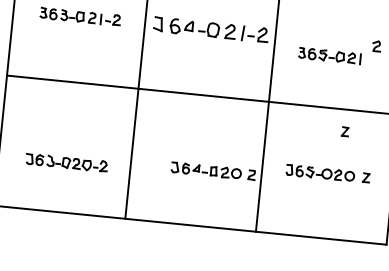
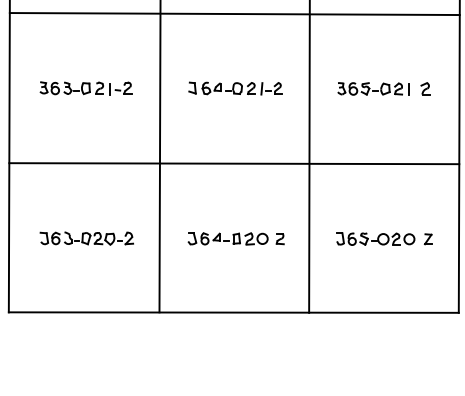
part: (210, 29) -> (235, 88), size x0.71
part: (329, 55) -> (373, 88), moved
part: (344, 131) -> (398, 189), removed
part: (66, 162) -> (86, 238), moved
part: (212, 170) -> (235, 238), moved

